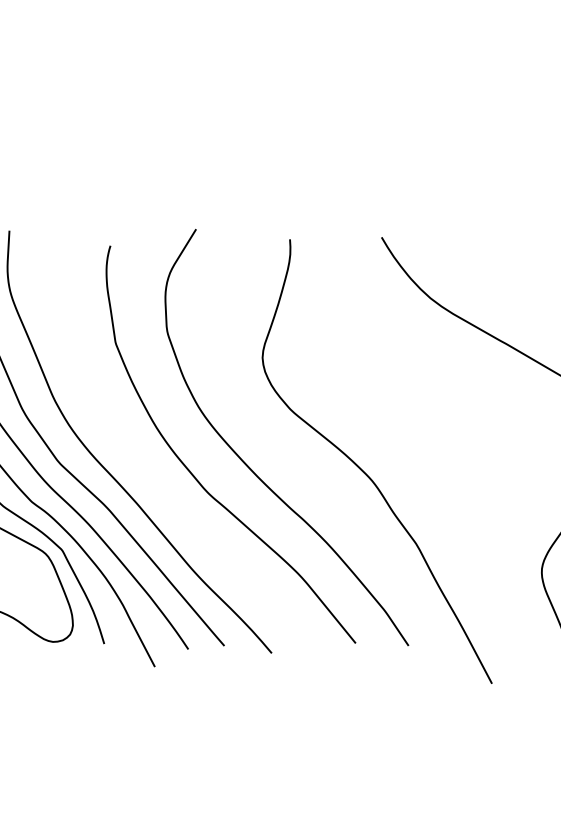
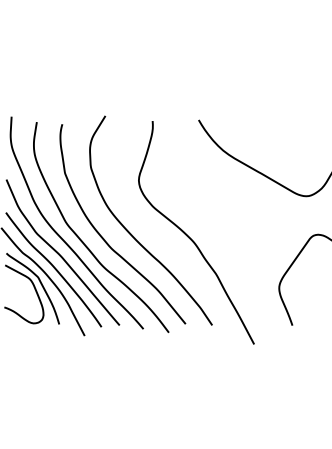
curve: (154, 480) -> (84, 242), added

